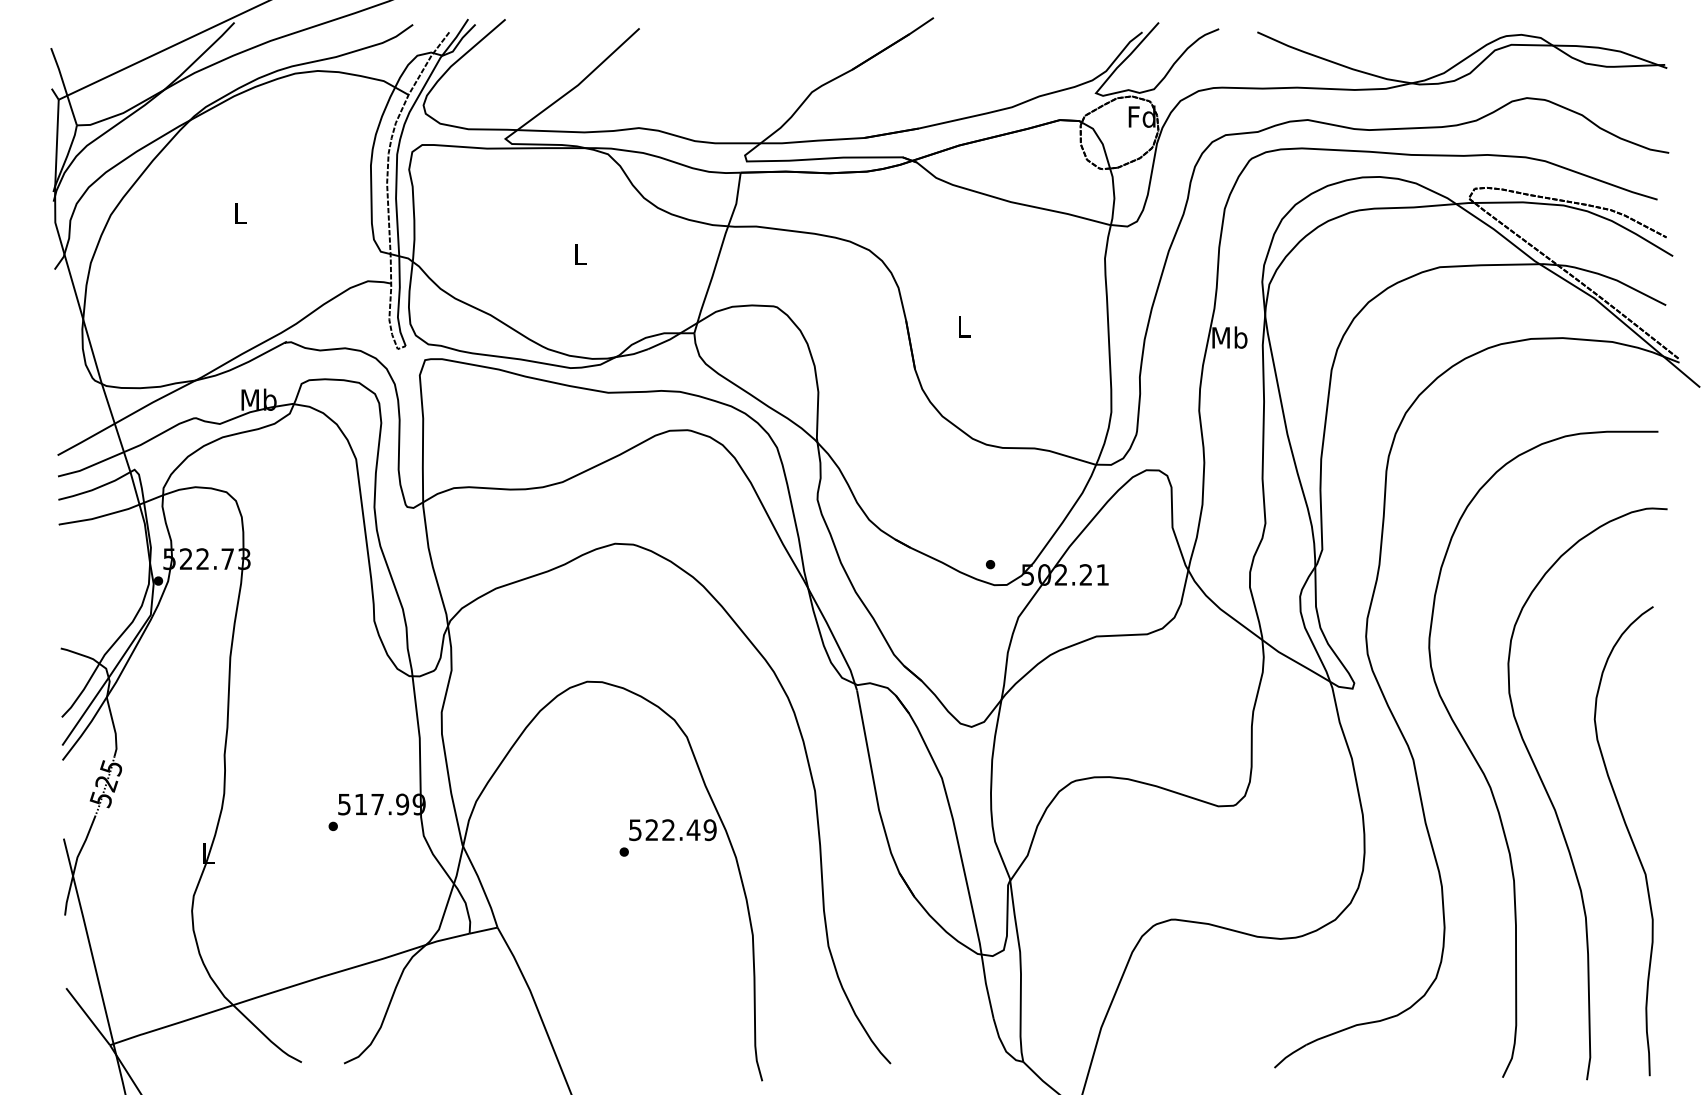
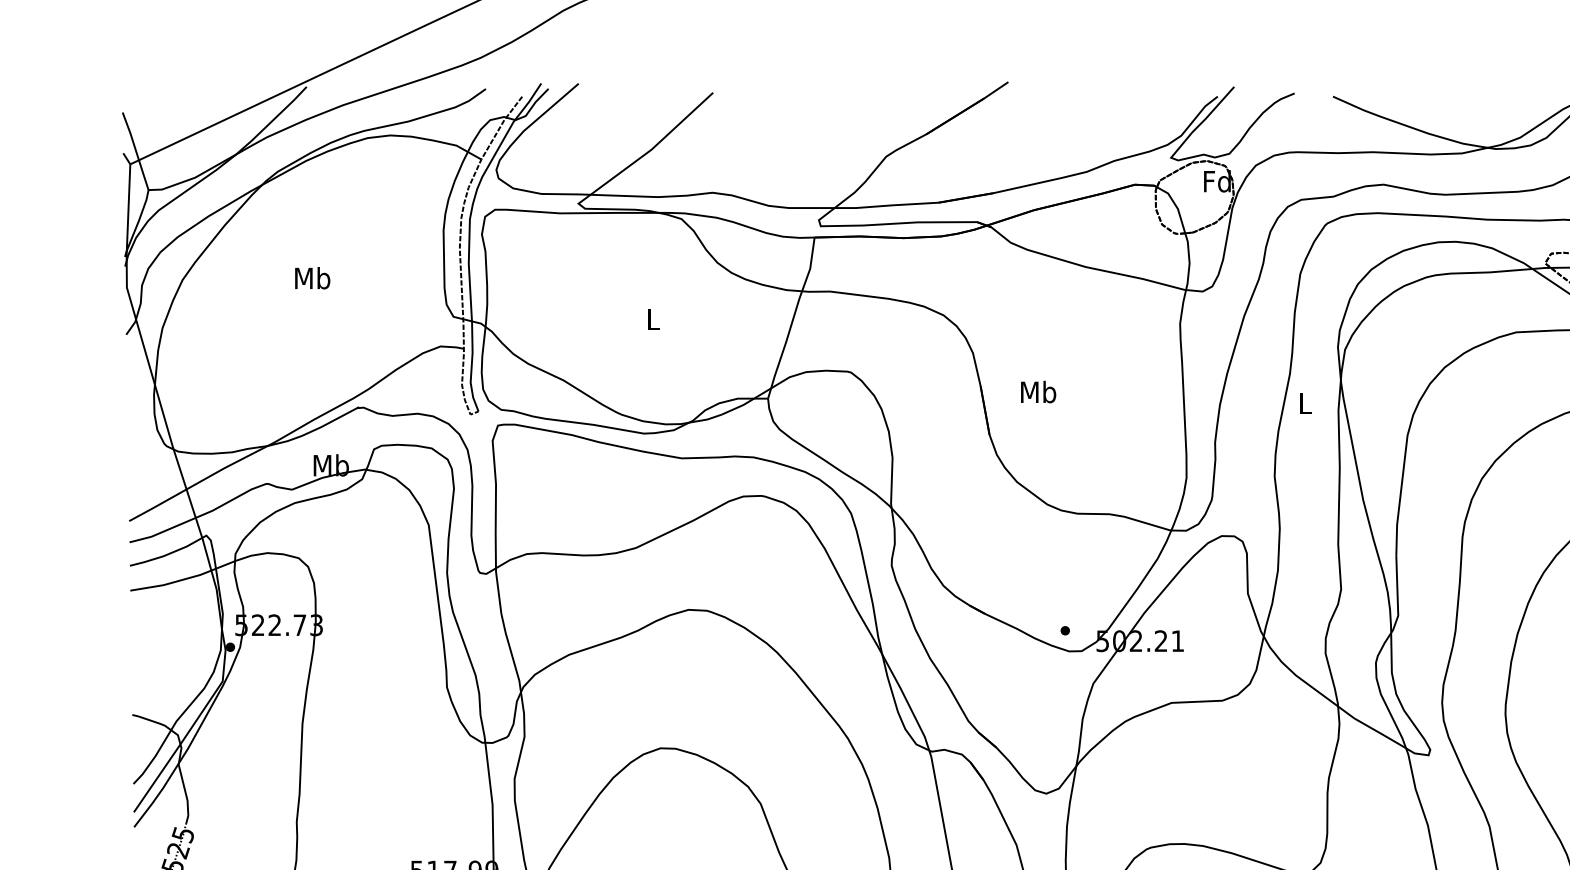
text: (240, 213) -> (312, 278), L -> Mb
text: (963, 326) -> (1038, 391), L -> Mb
text: (1229, 337) -> (1305, 402), Mb -> L

